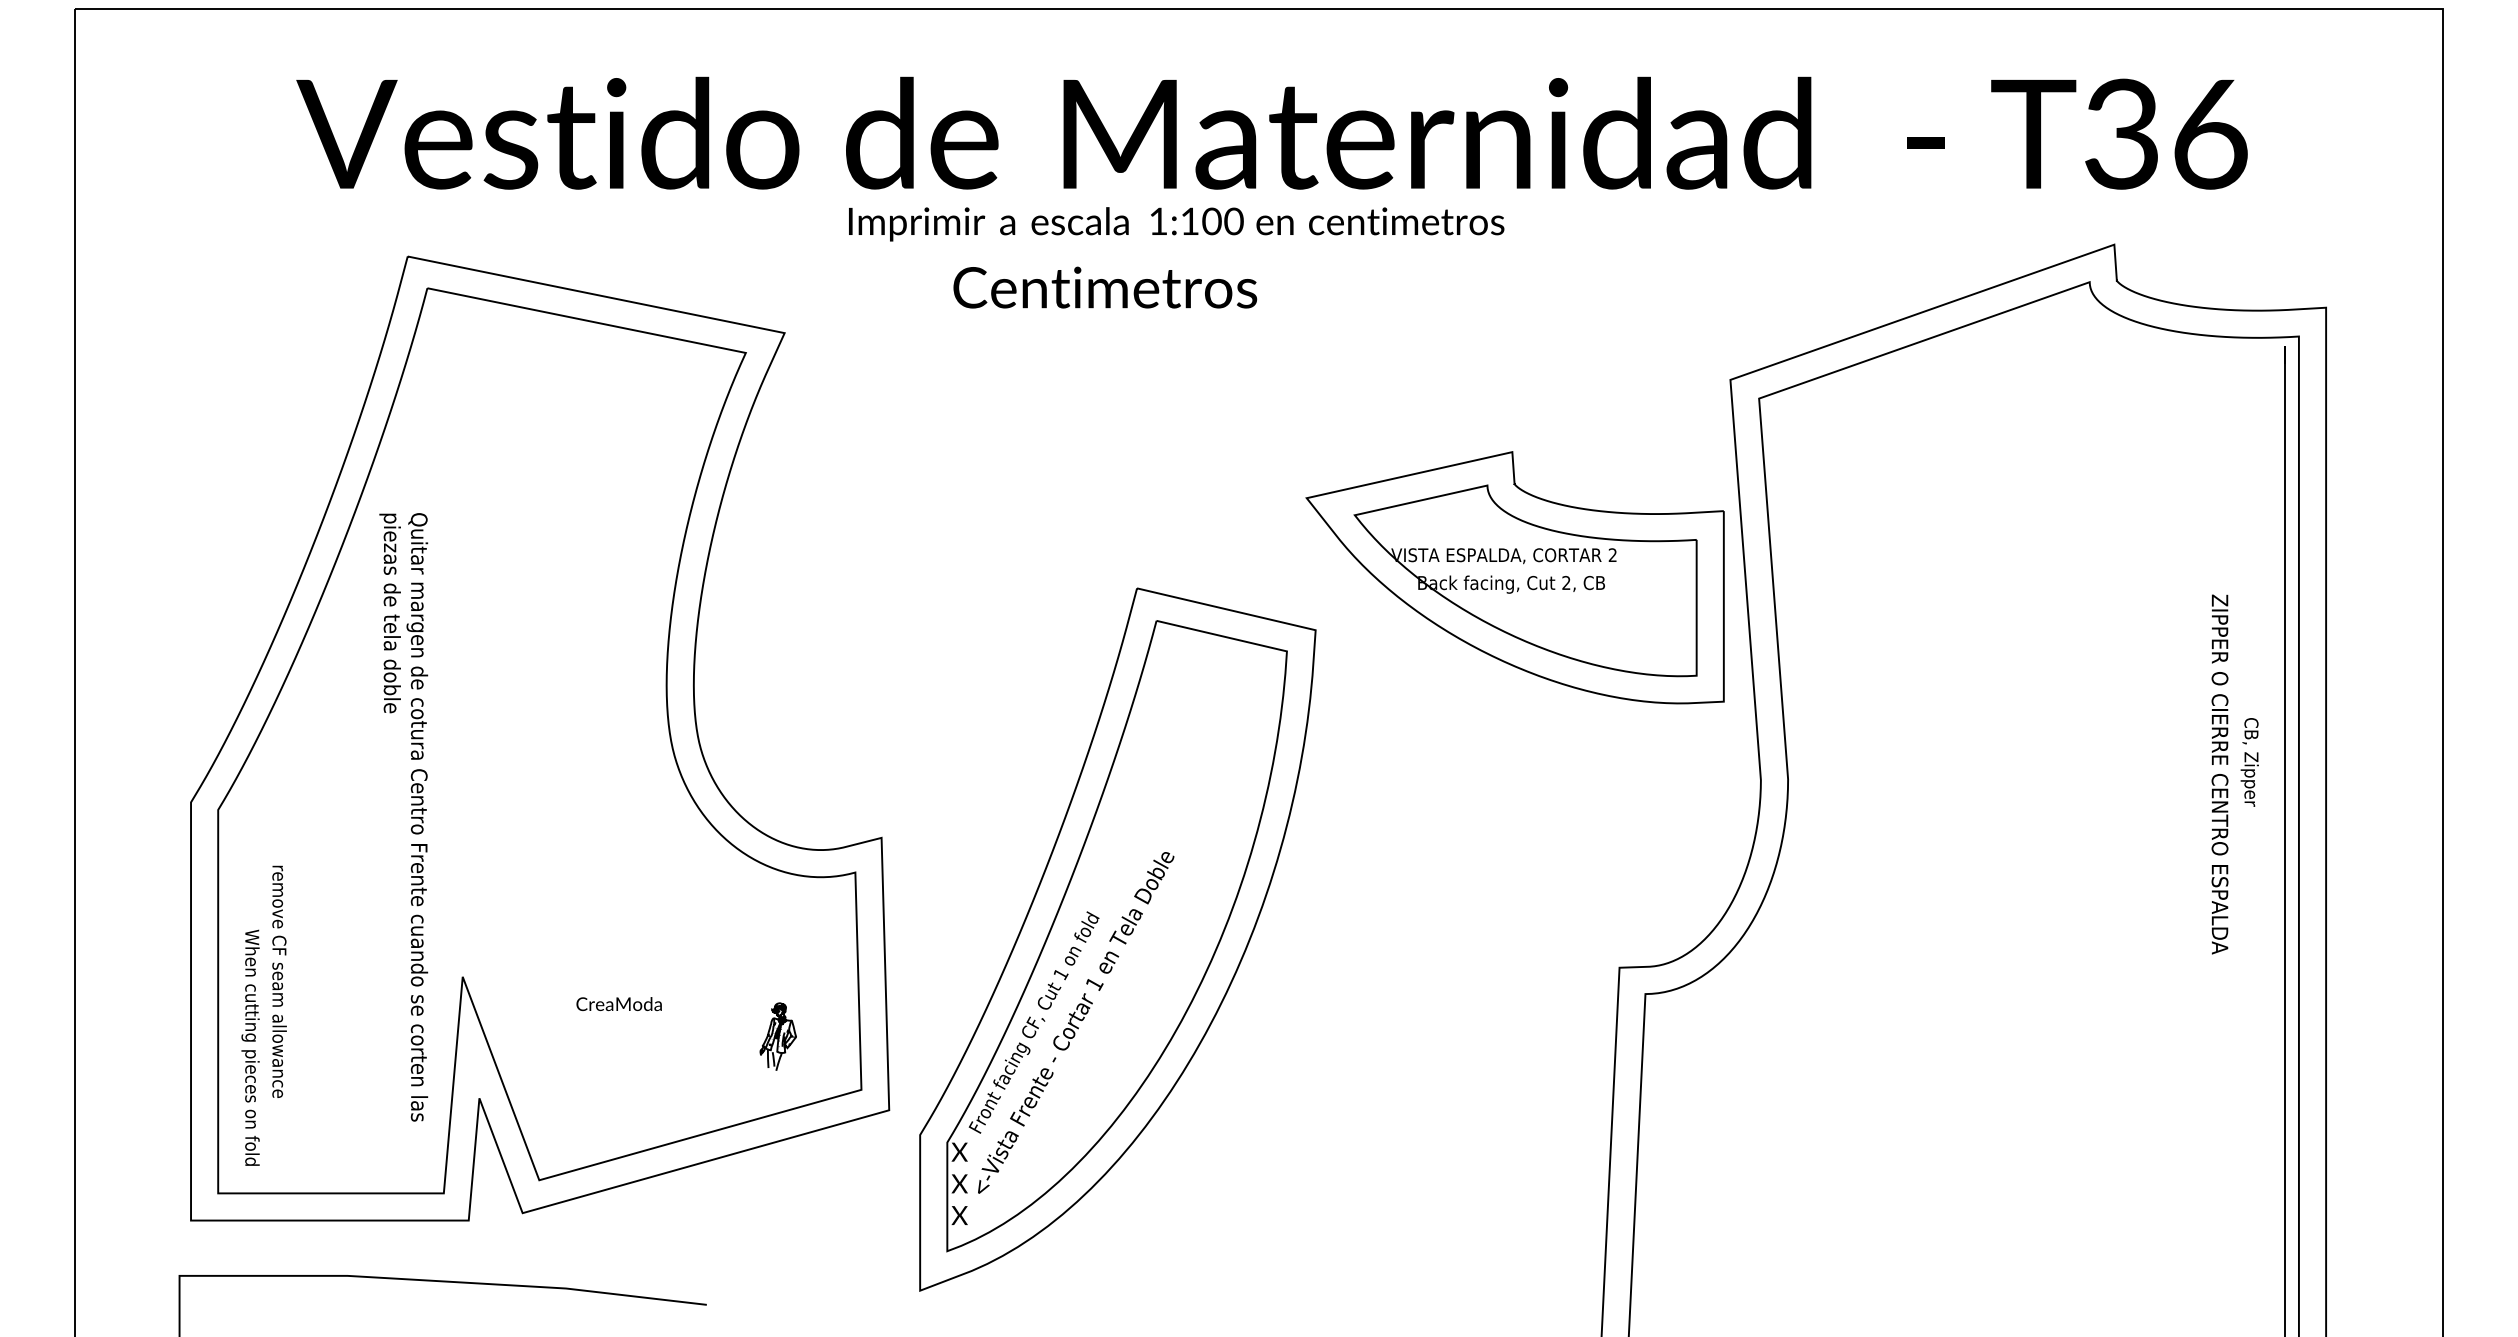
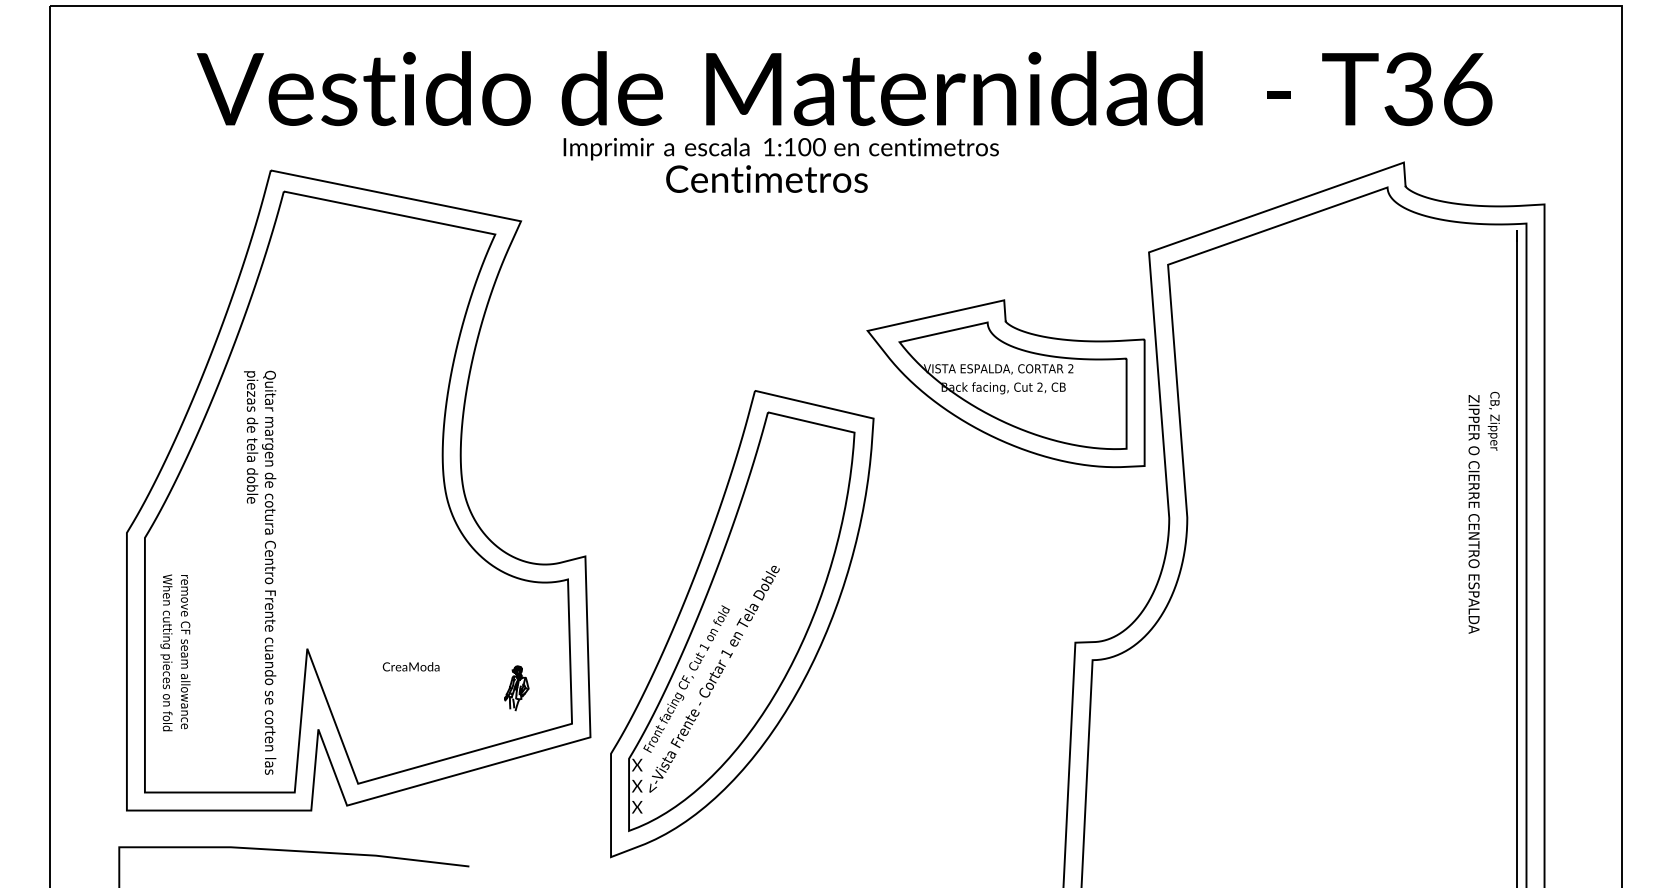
text: (1104, 286) -> (766, 178), moved
text: (2249, 762) -> (1493, 421), moved
text: (404, 816) -> (260, 572), moved
text: (250, 1047) -> (166, 652), moved

